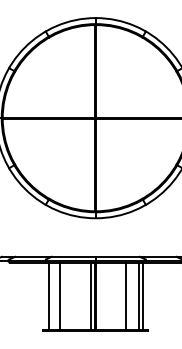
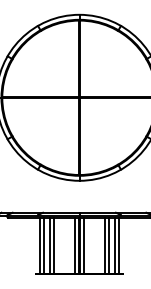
line: (53, 296) -> (44, 245), added
line: (65, 296) -> (54, 245), added
line: (100, 296) -> (83, 245), added
line: (130, 296) -> (108, 245), added

